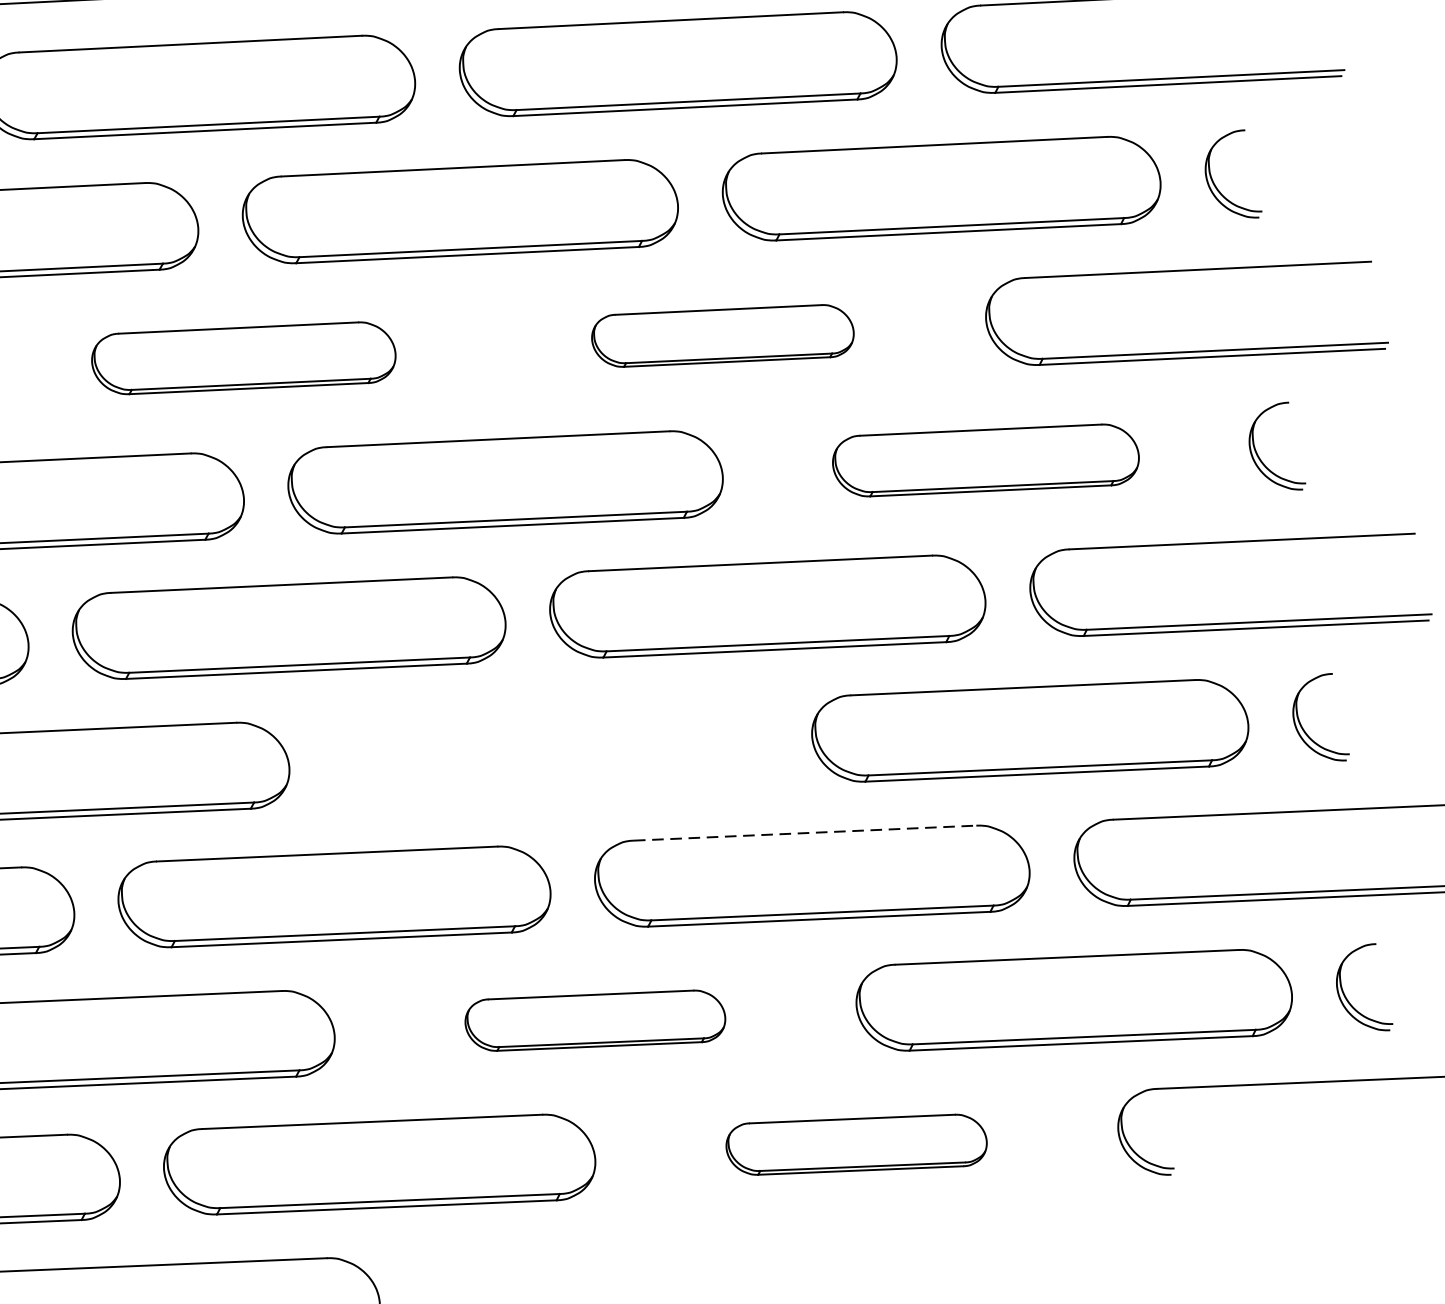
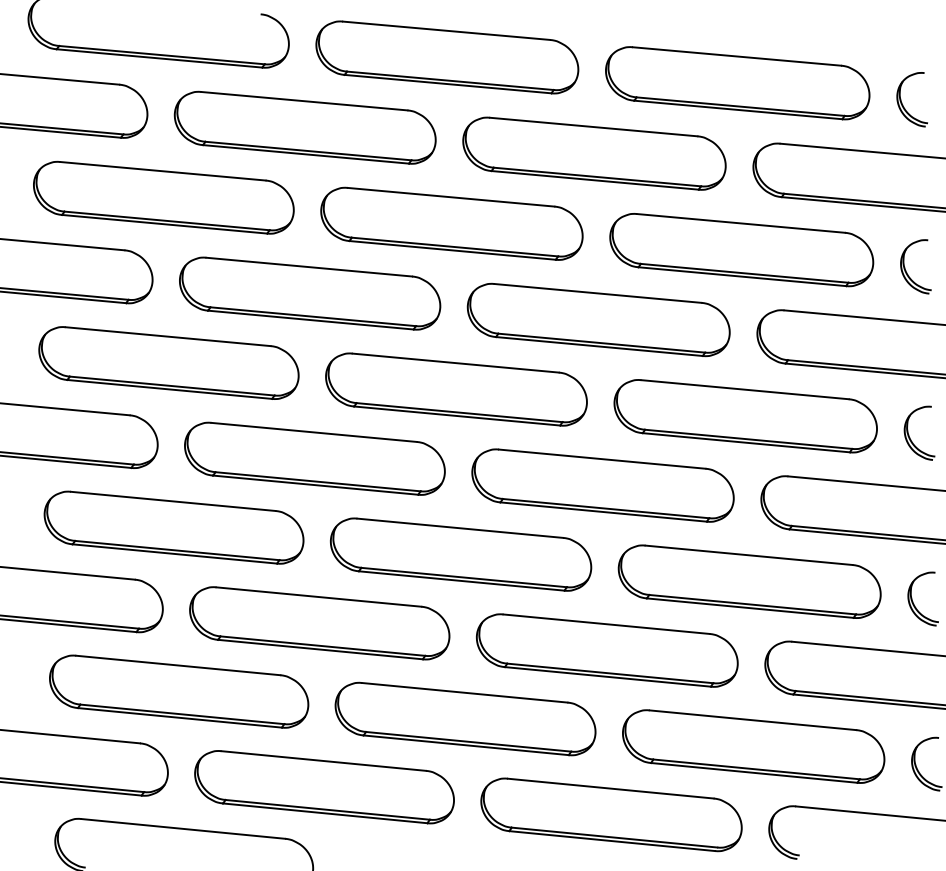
part: (722, 335) -> (598, 319), size x1.67
part: (244, 358) -> (310, 293), size x1.43
part: (985, 460) -> (745, 416), size x1.43
part: (551, 751) -> (461, 554), added
line: (806, 833) -> (607, 624), dashed -> solid
part: (595, 1019) -> (465, 718), size x1.67
part: (856, 1144) -> (611, 814), size x1.67

